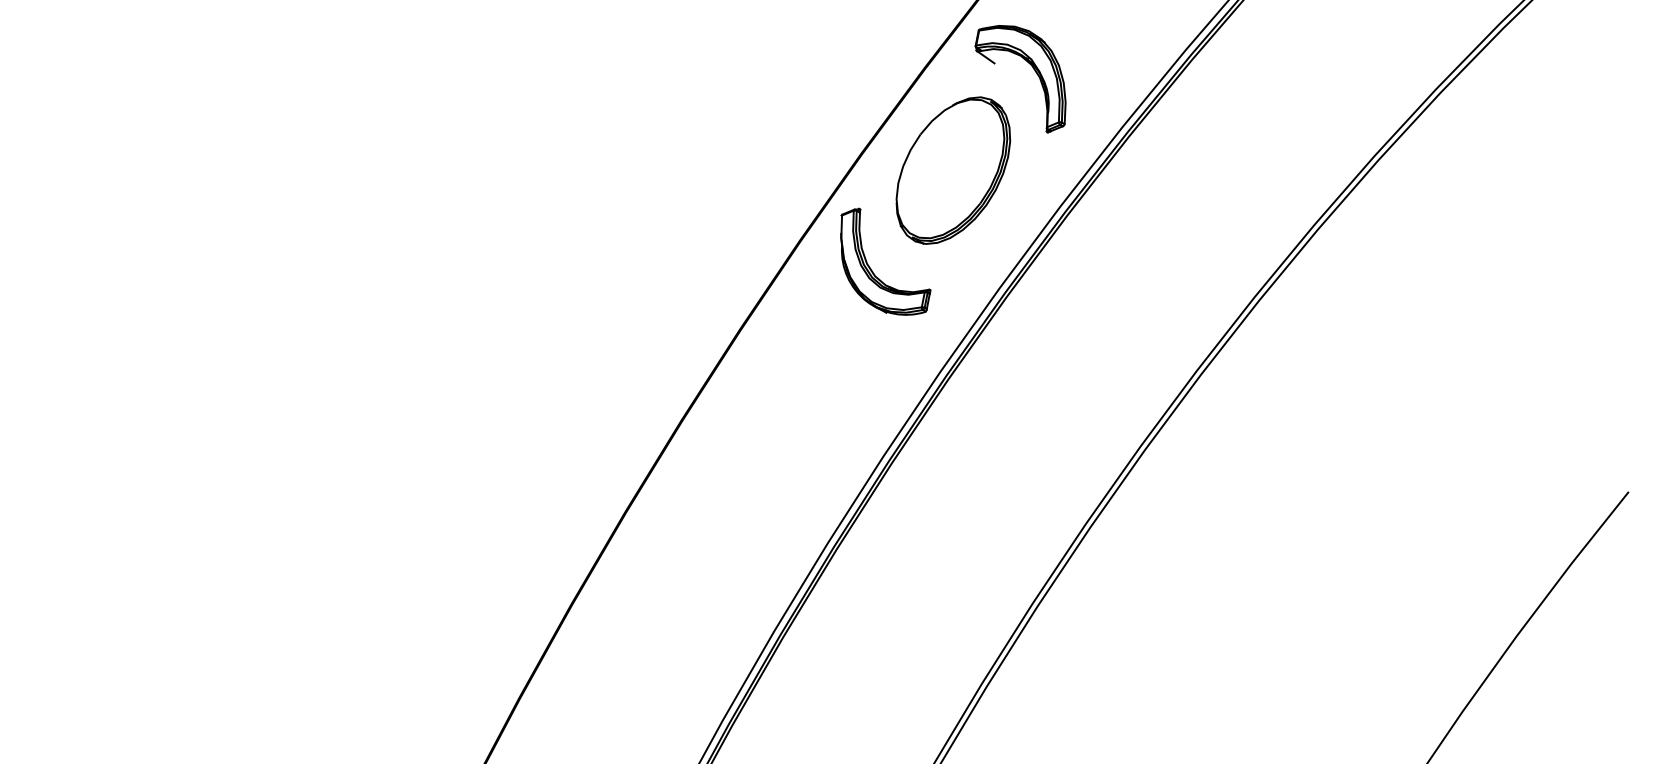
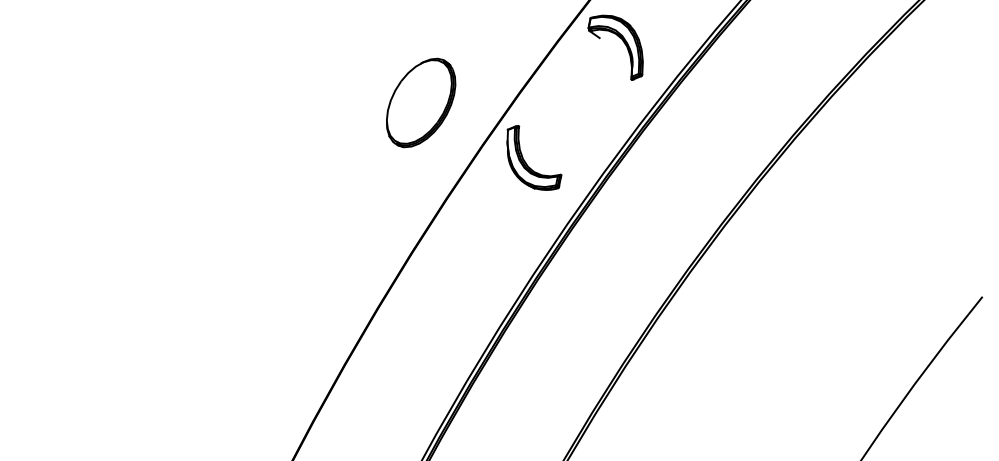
part: (953, 169) -> (421, 102), moved

